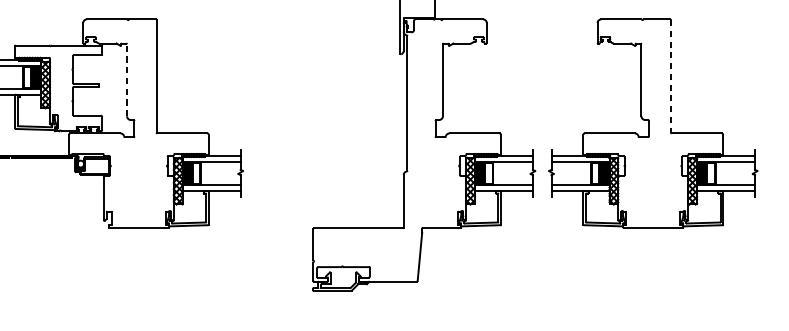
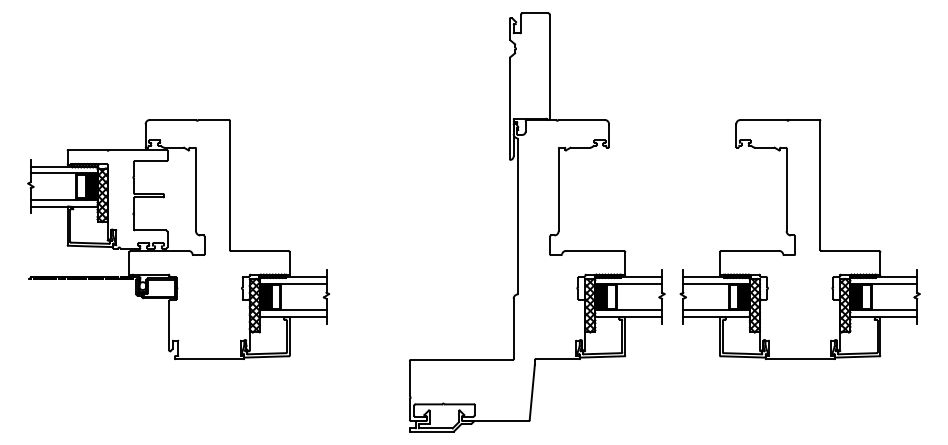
line: (670, 76) -> (820, 185), dashed -> solid
line: (127, 79) -> (196, 189), dashed -> solid

